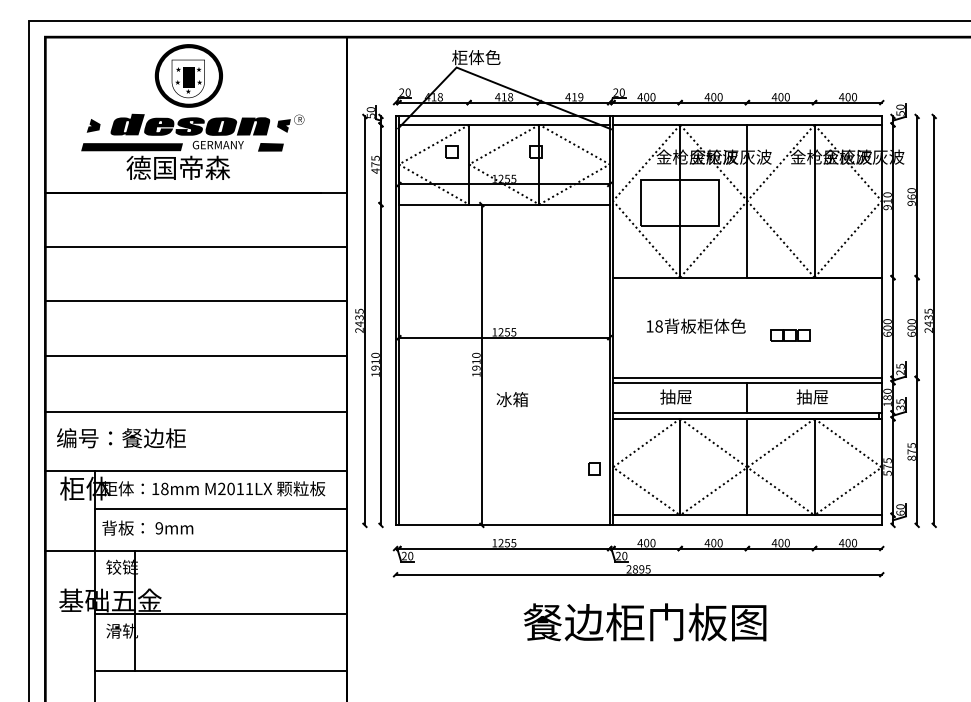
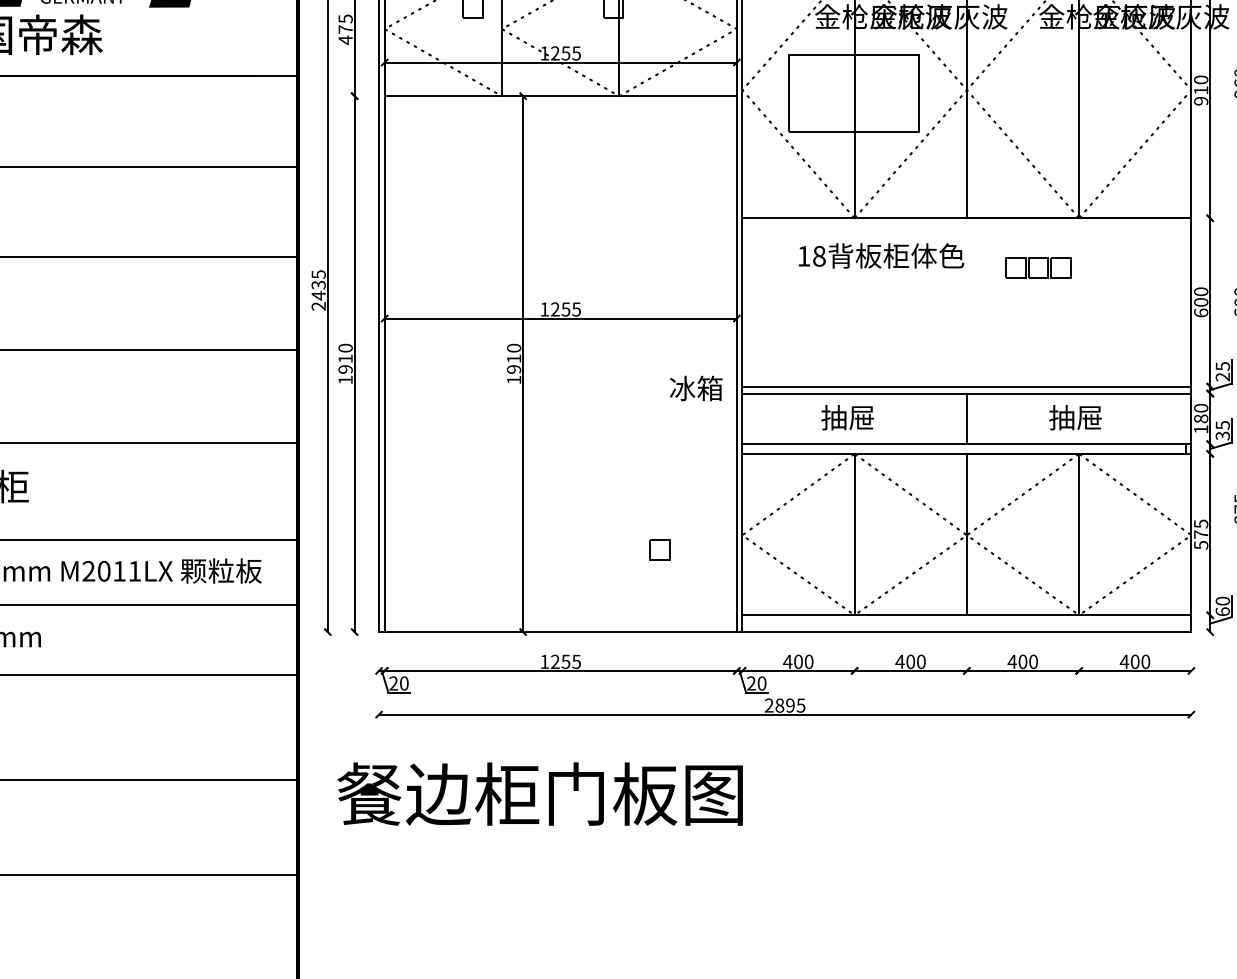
text: (696, 325) -> (881, 254), moved
part: (790, 335) -> (1038, 268), moved
text: (511, 399) -> (694, 388), moved
part: (594, 468) -> (659, 548), moved
text: (644, 622) -> (539, 794), moved

